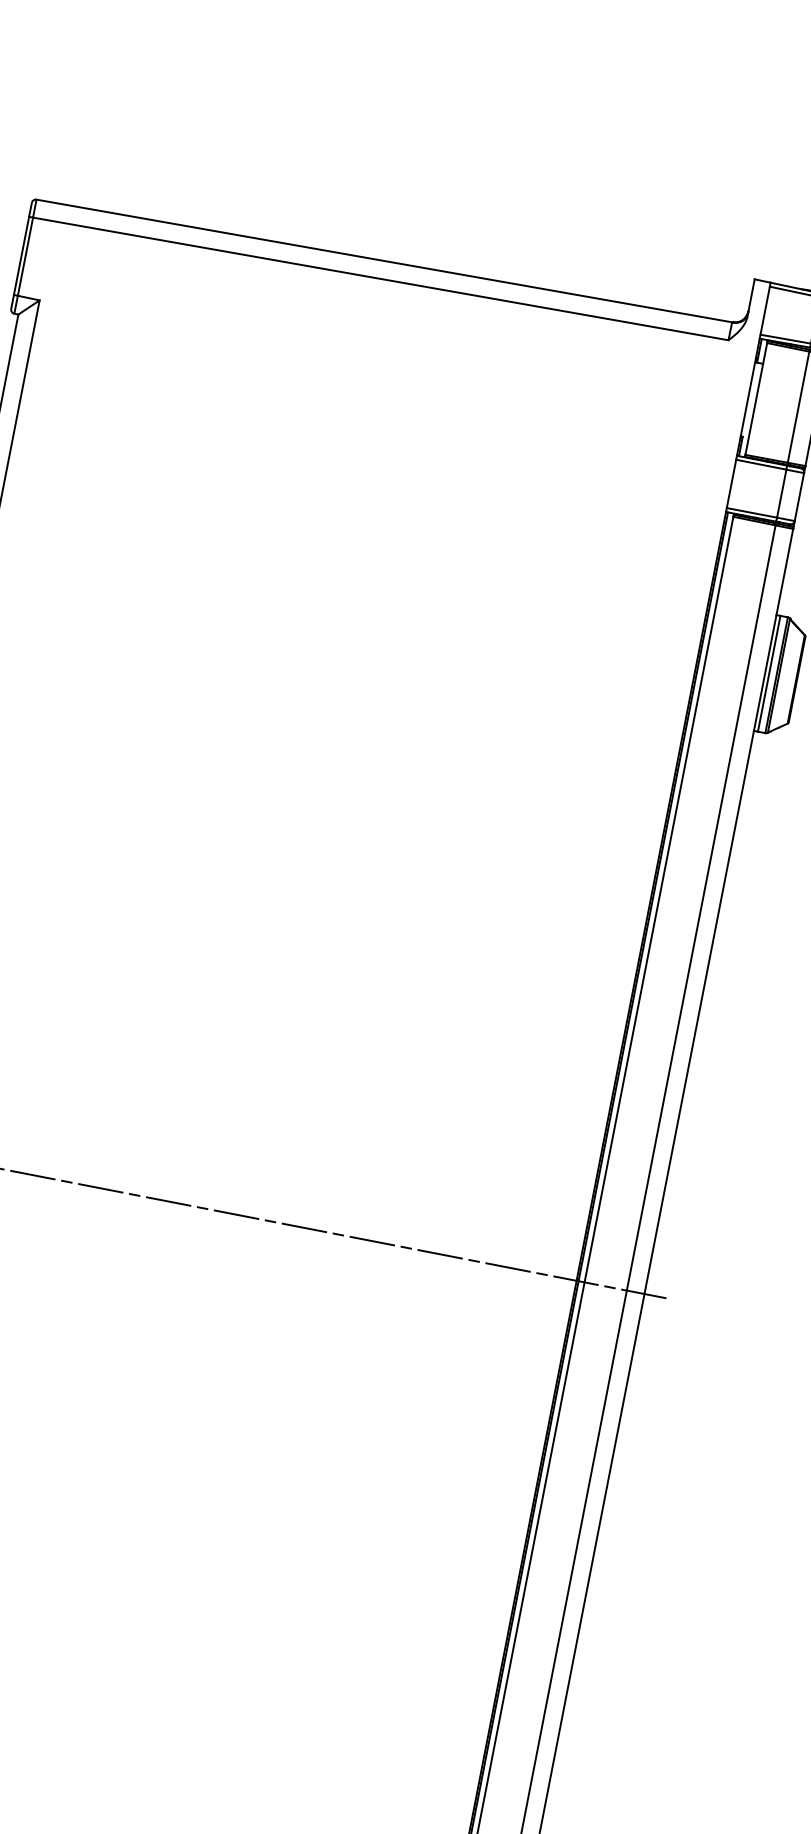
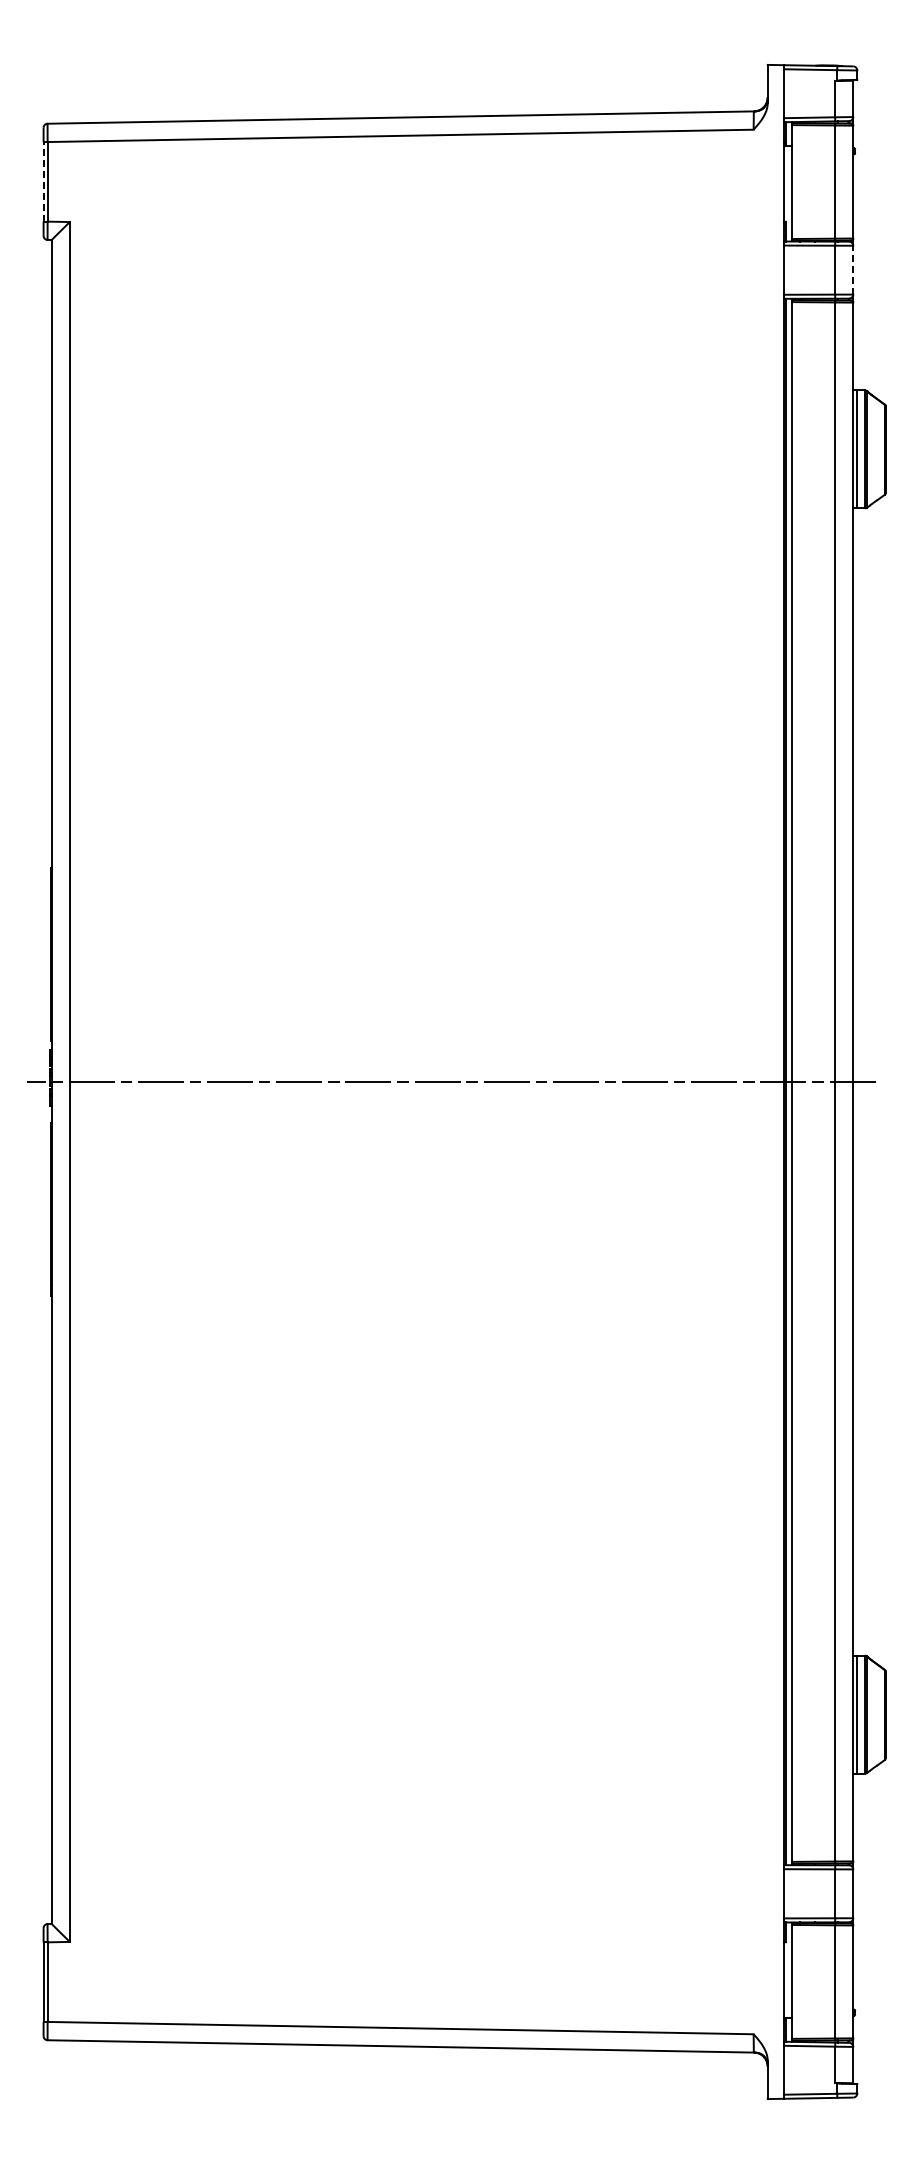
line: (21, 255) -> (43, 181), solid -> dashed
line: (799, 496) -> (853, 269), solid -> dashed

